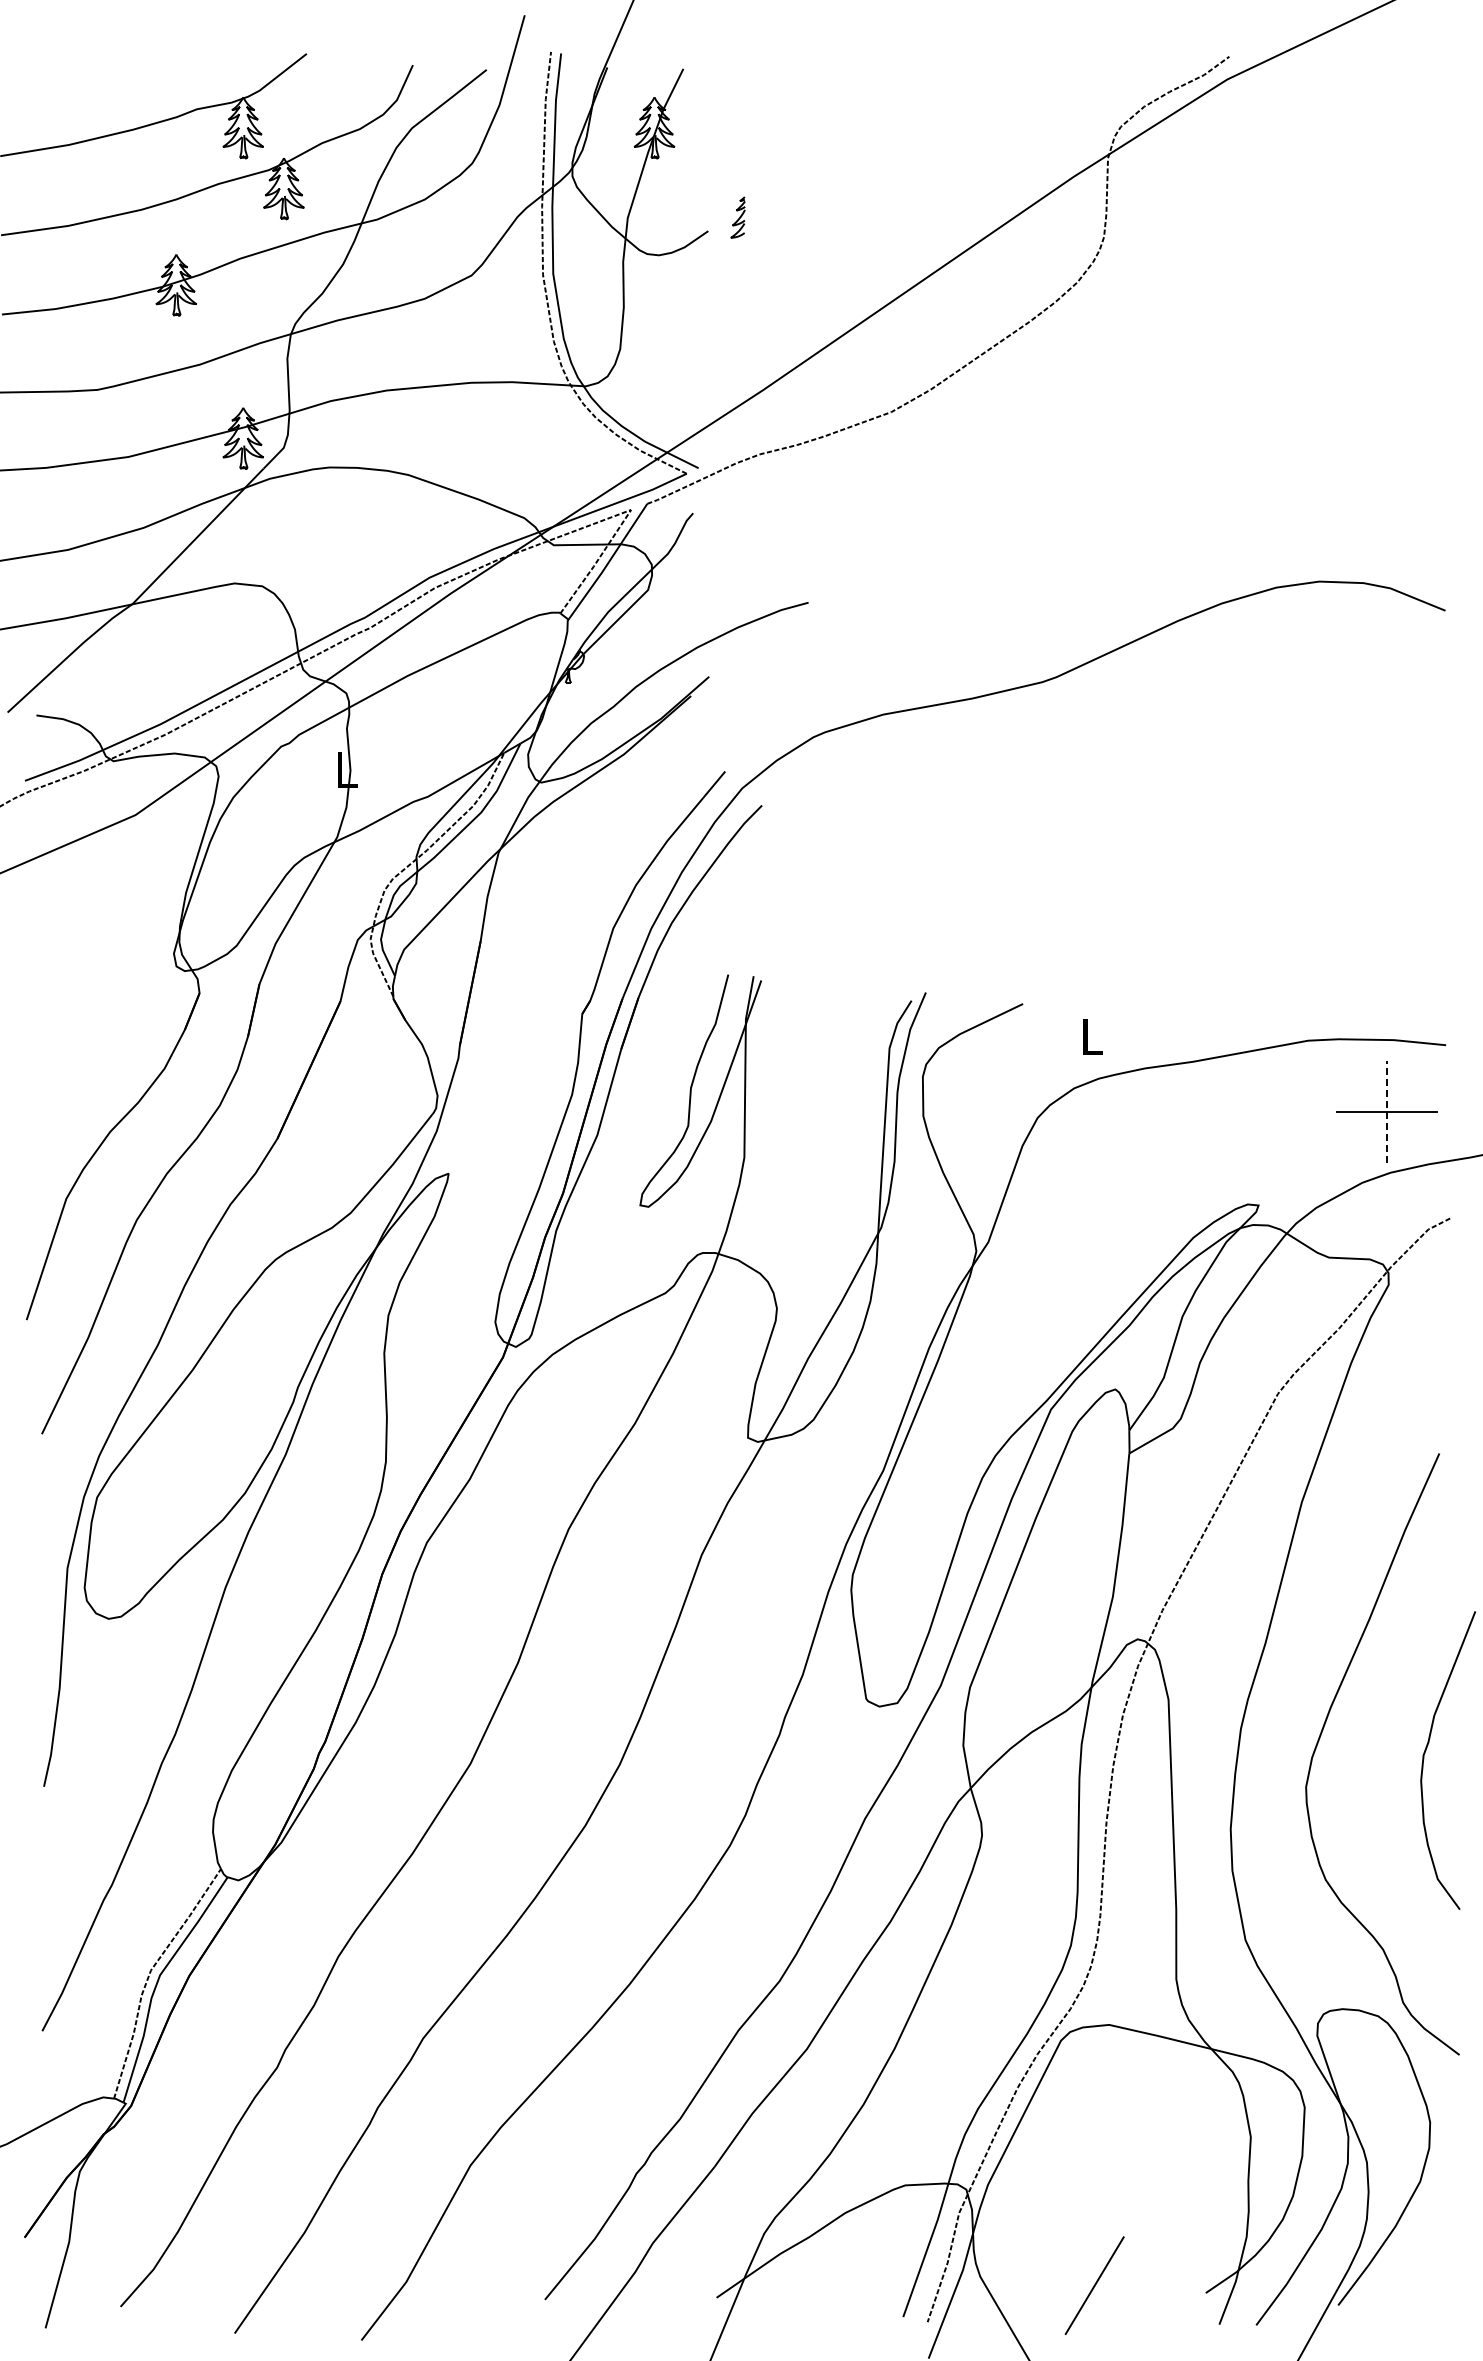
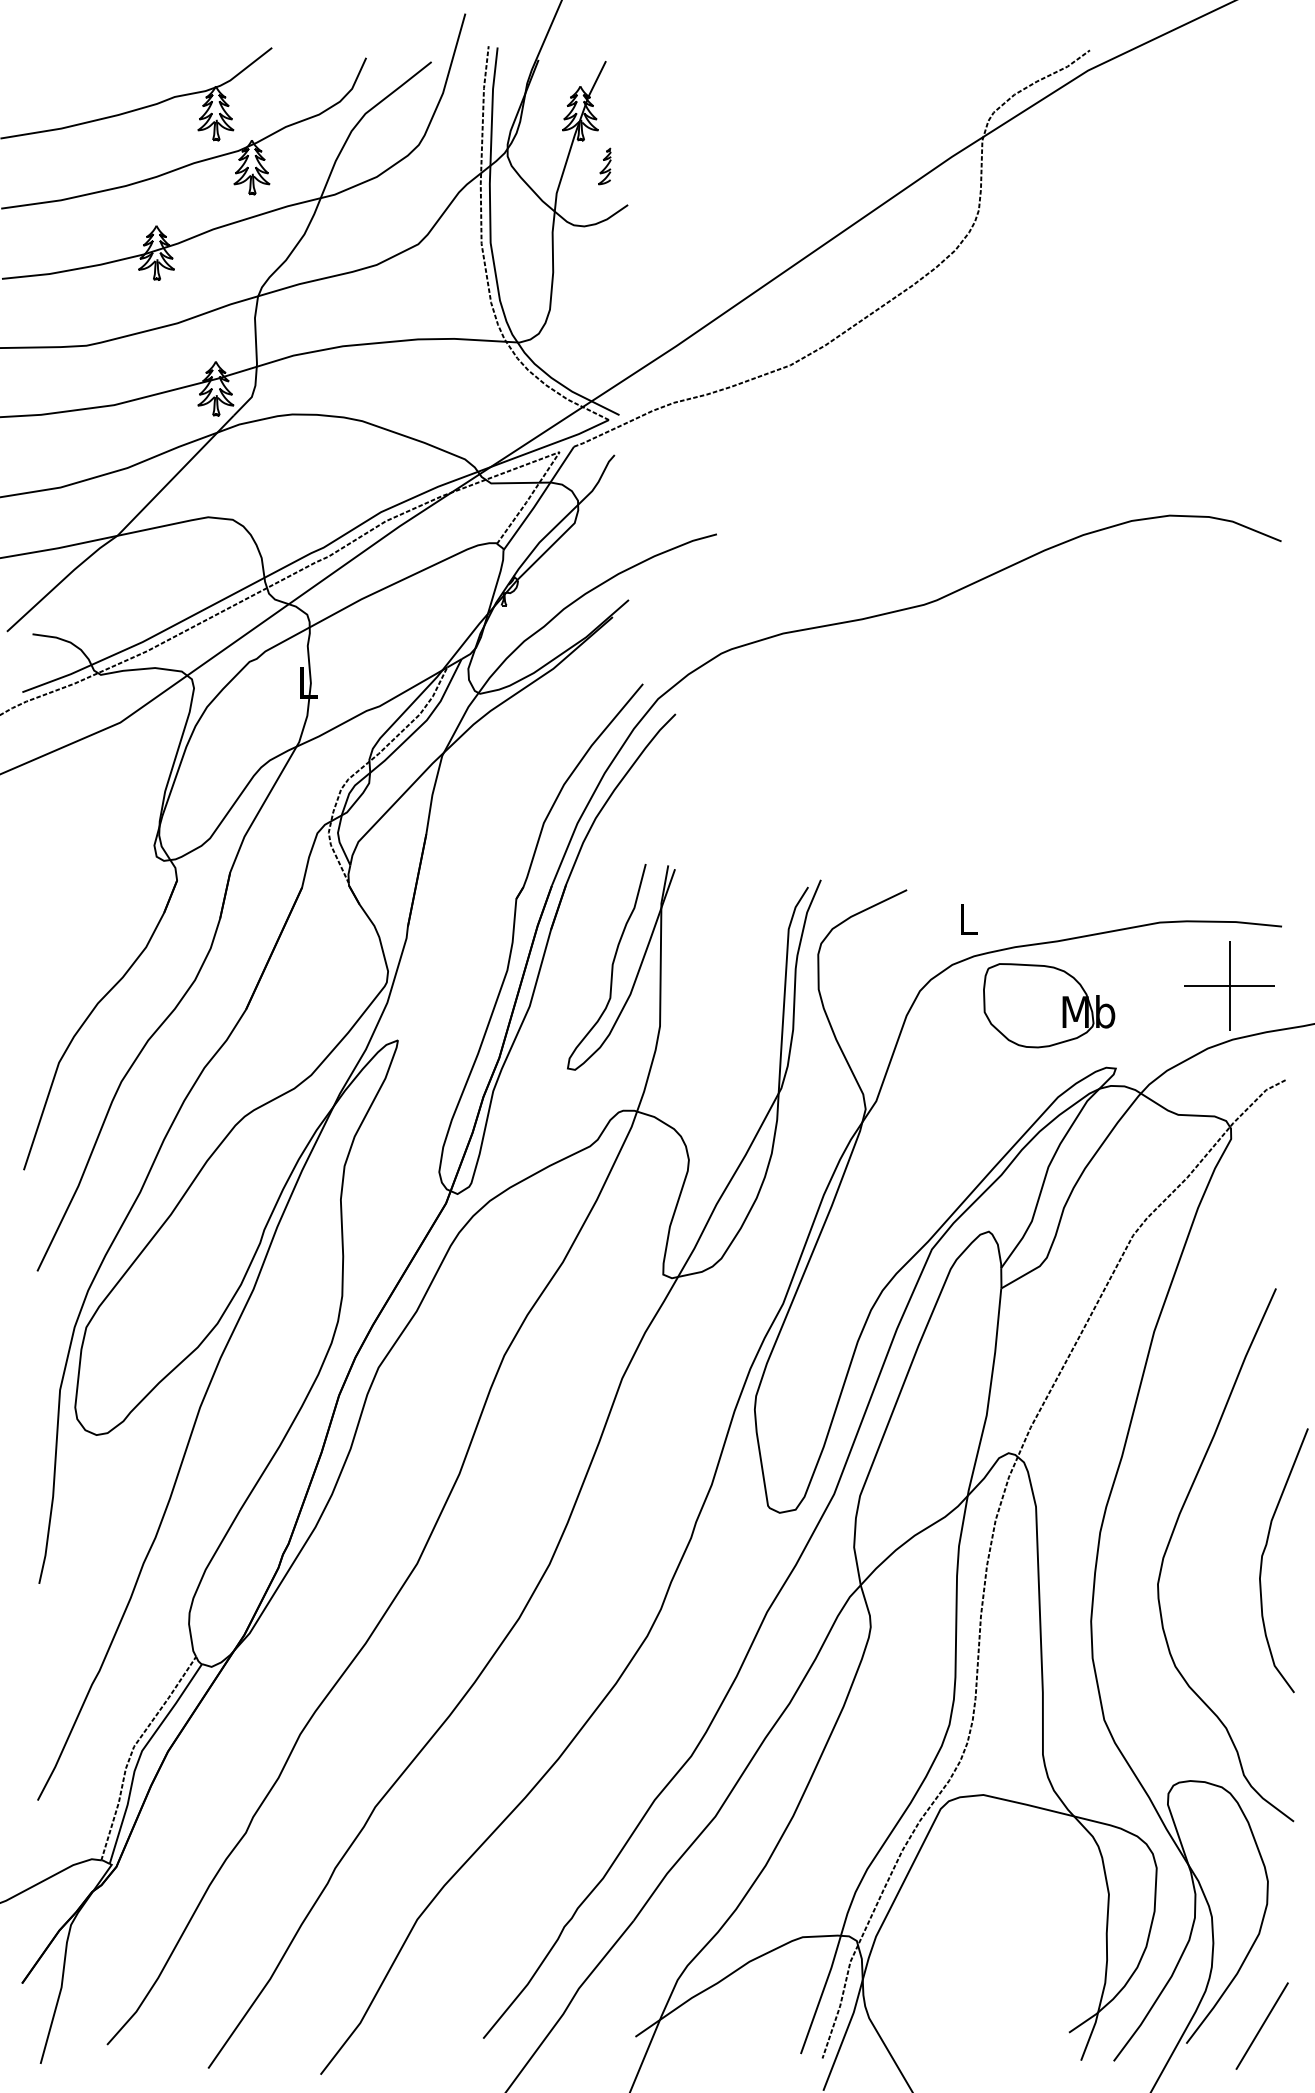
part: (737, 217) -> (604, 166), moved
line: (1387, 1111) -> (1230, 985), dashed -> solid
part: (1183, 1134) -> (1049, 1005), added
line: (1094, 2285) -> (1262, 2025), moved

